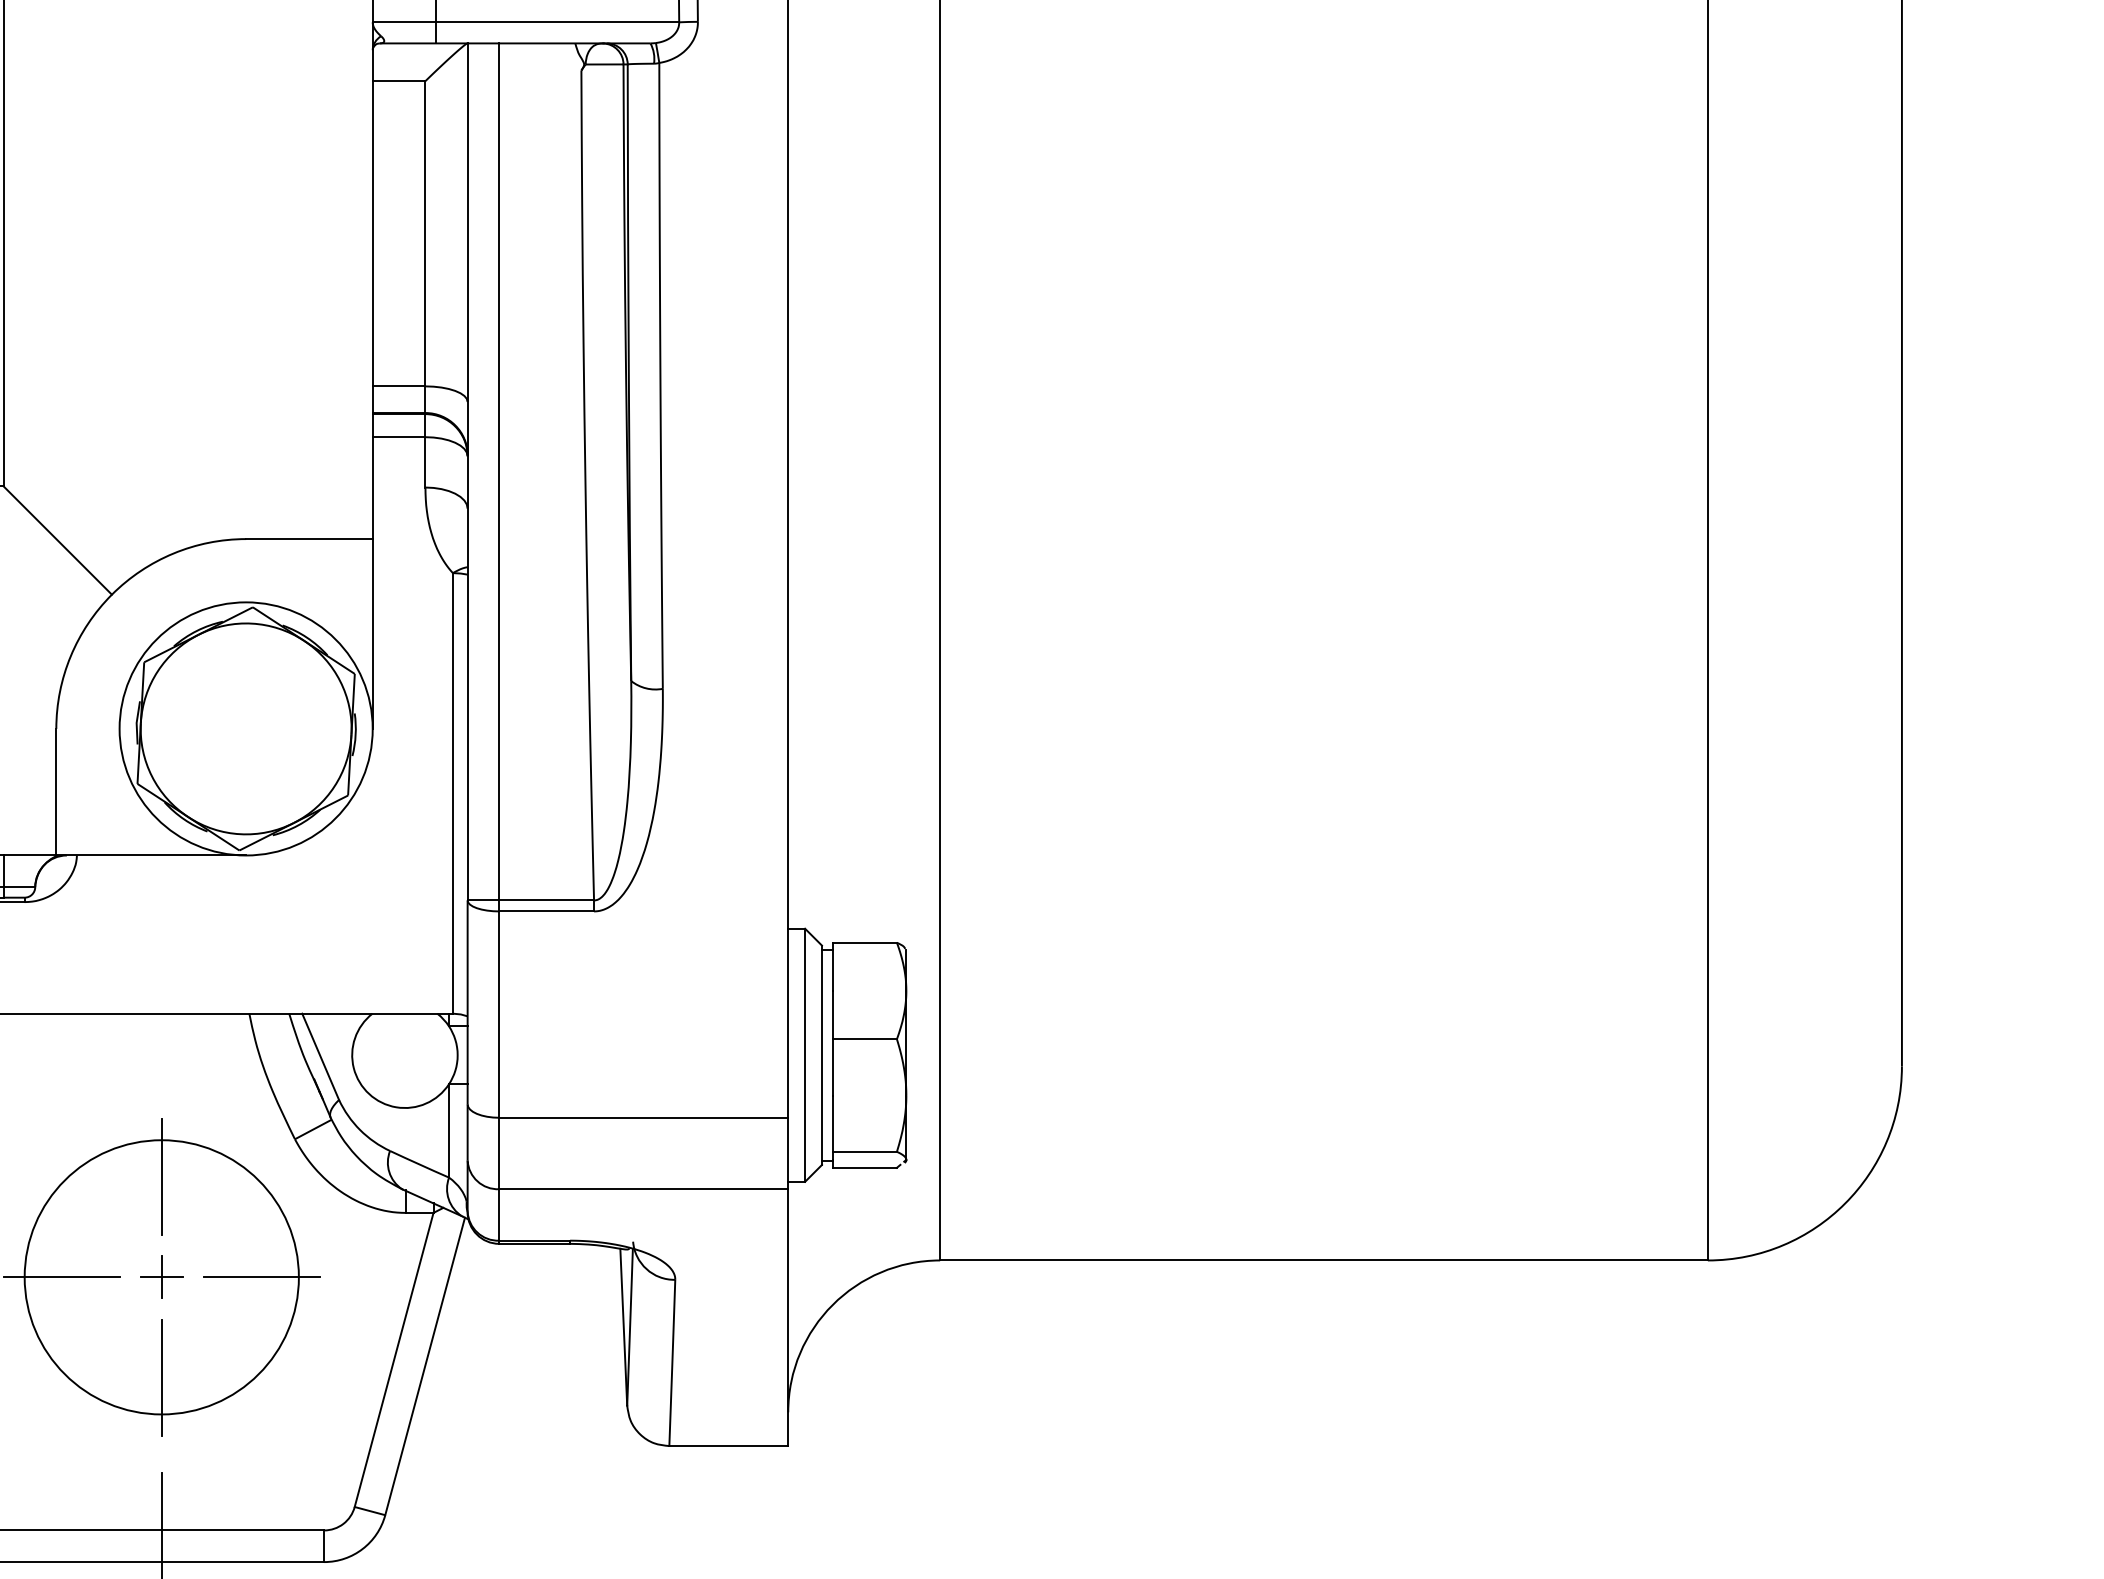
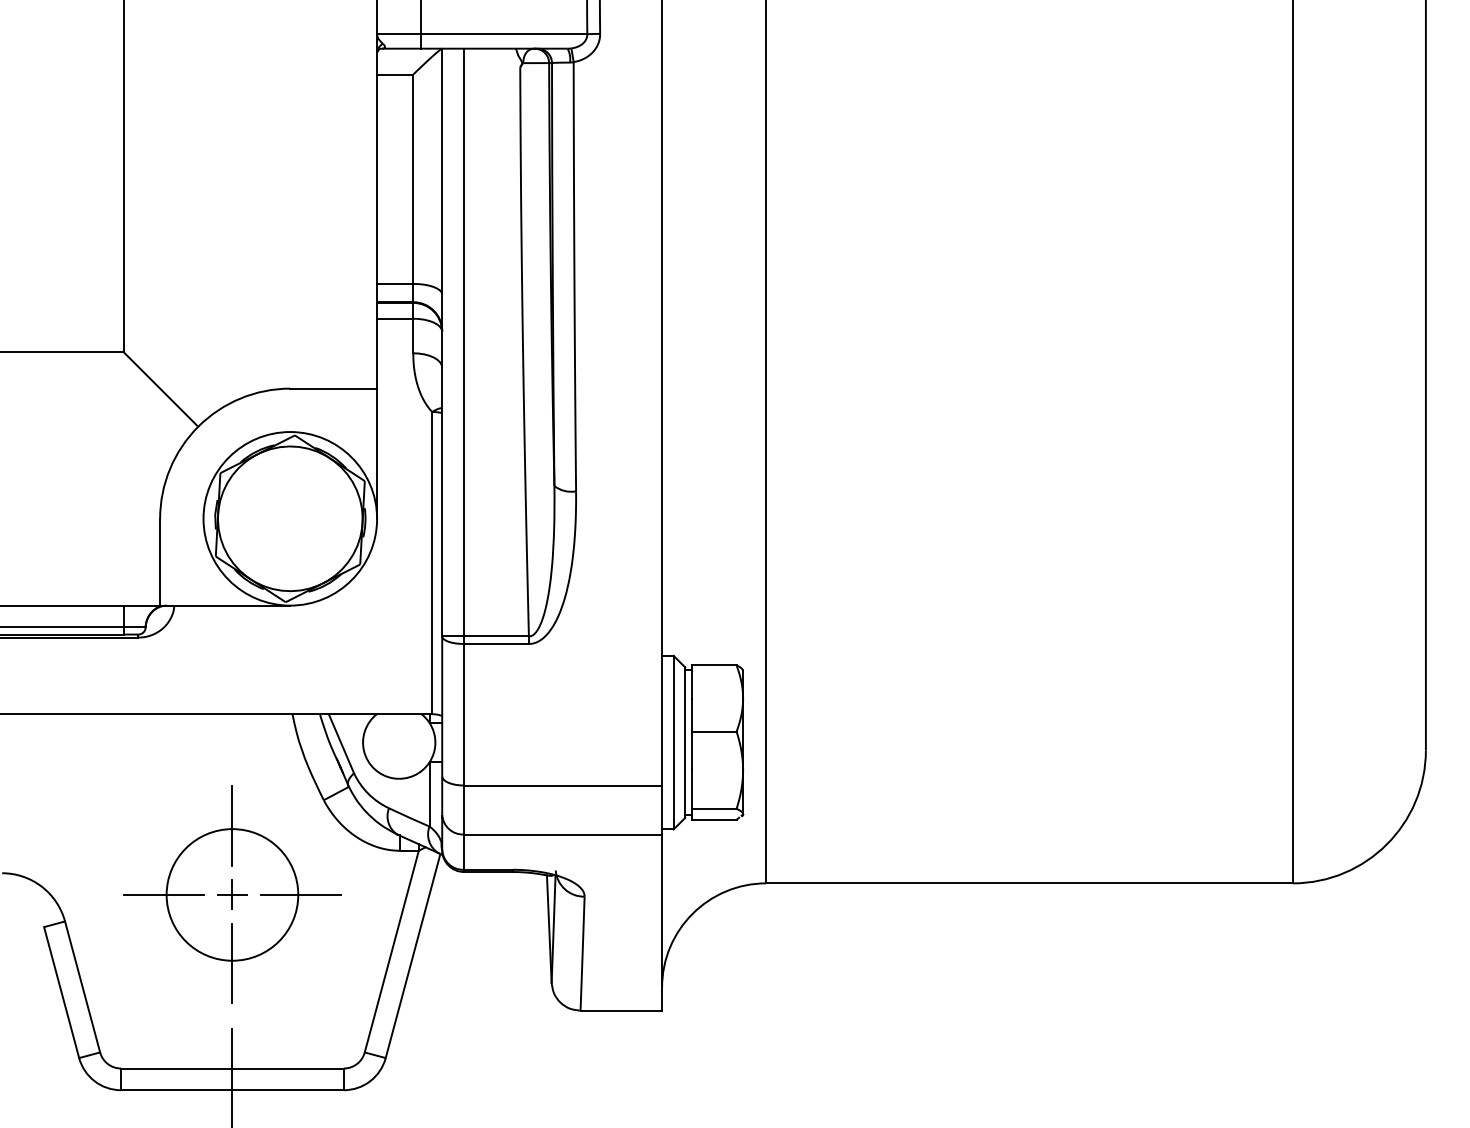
circle: (161, 1276) -> (232, 894), size x0.7

